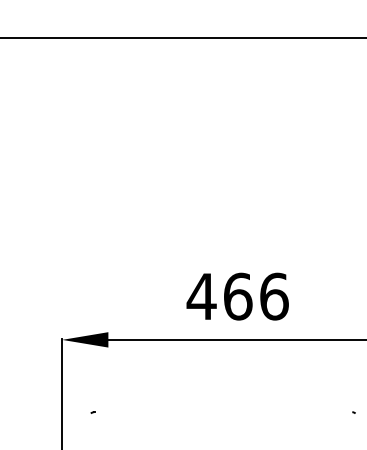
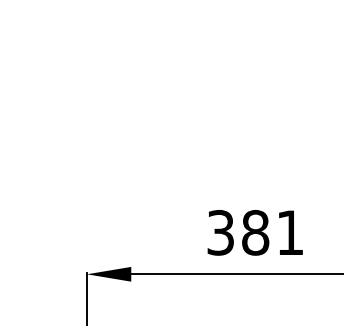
text: (237, 296) -> (255, 232), 466 -> 381

